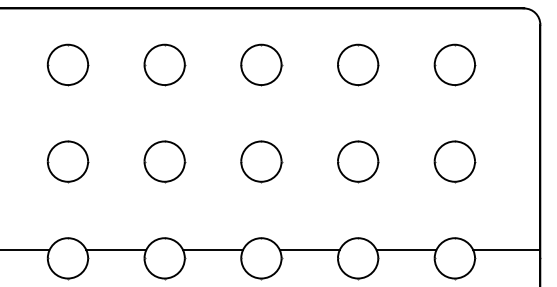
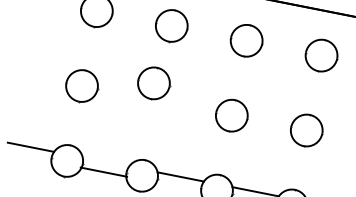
part: (164, 161) -> (153, 83), moved
line: (116, 250) -> (104, 172), moved

